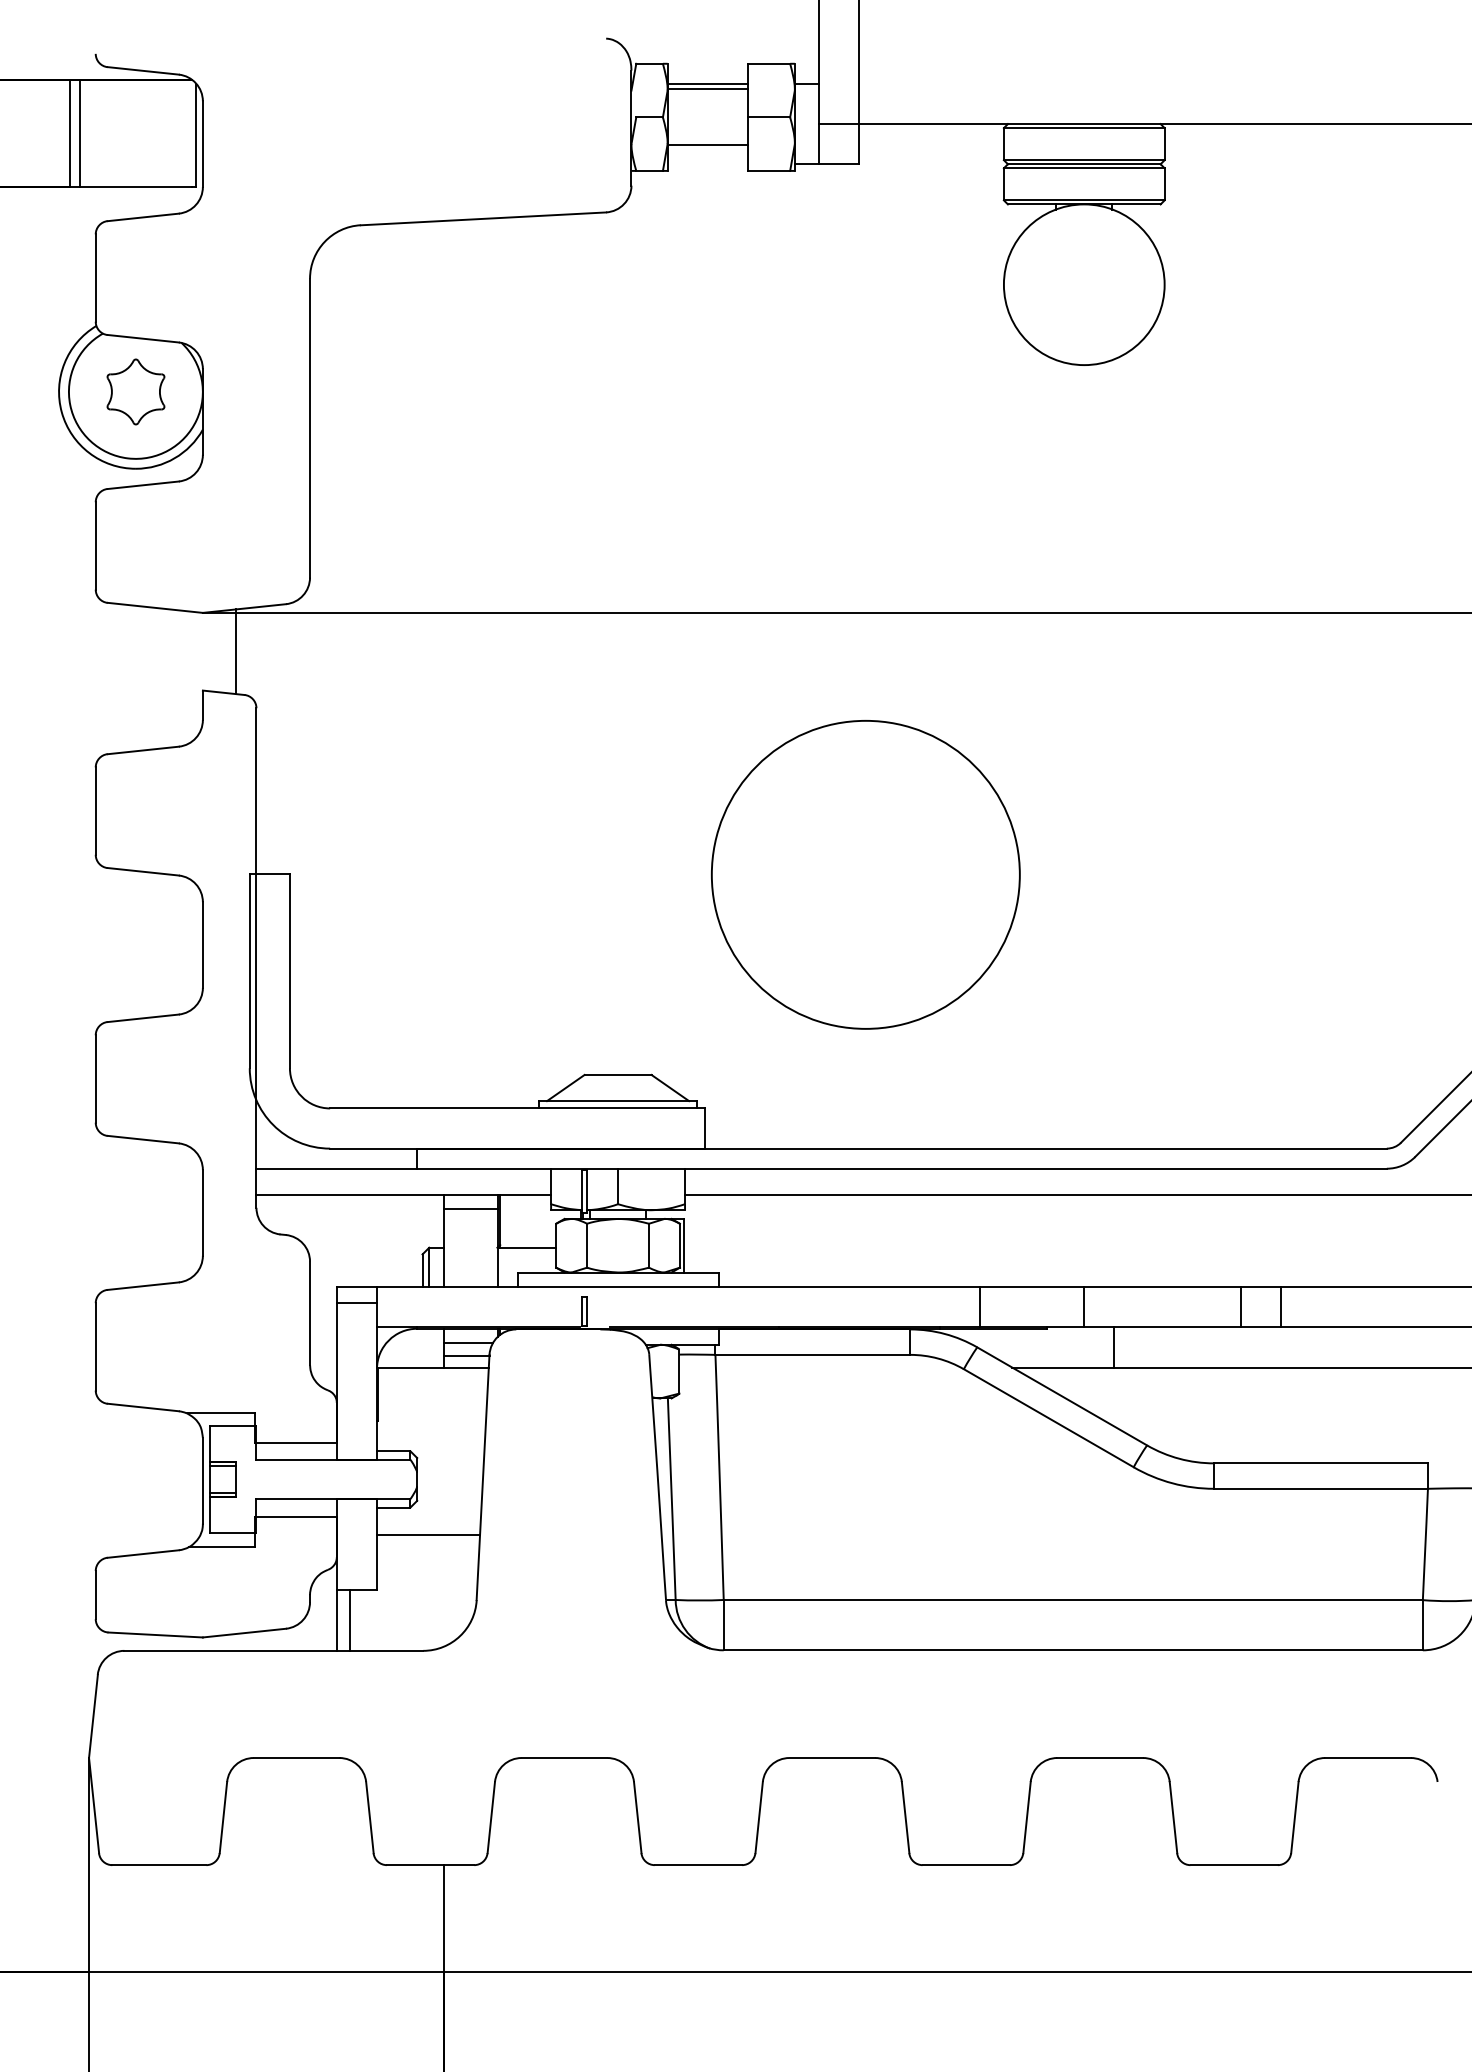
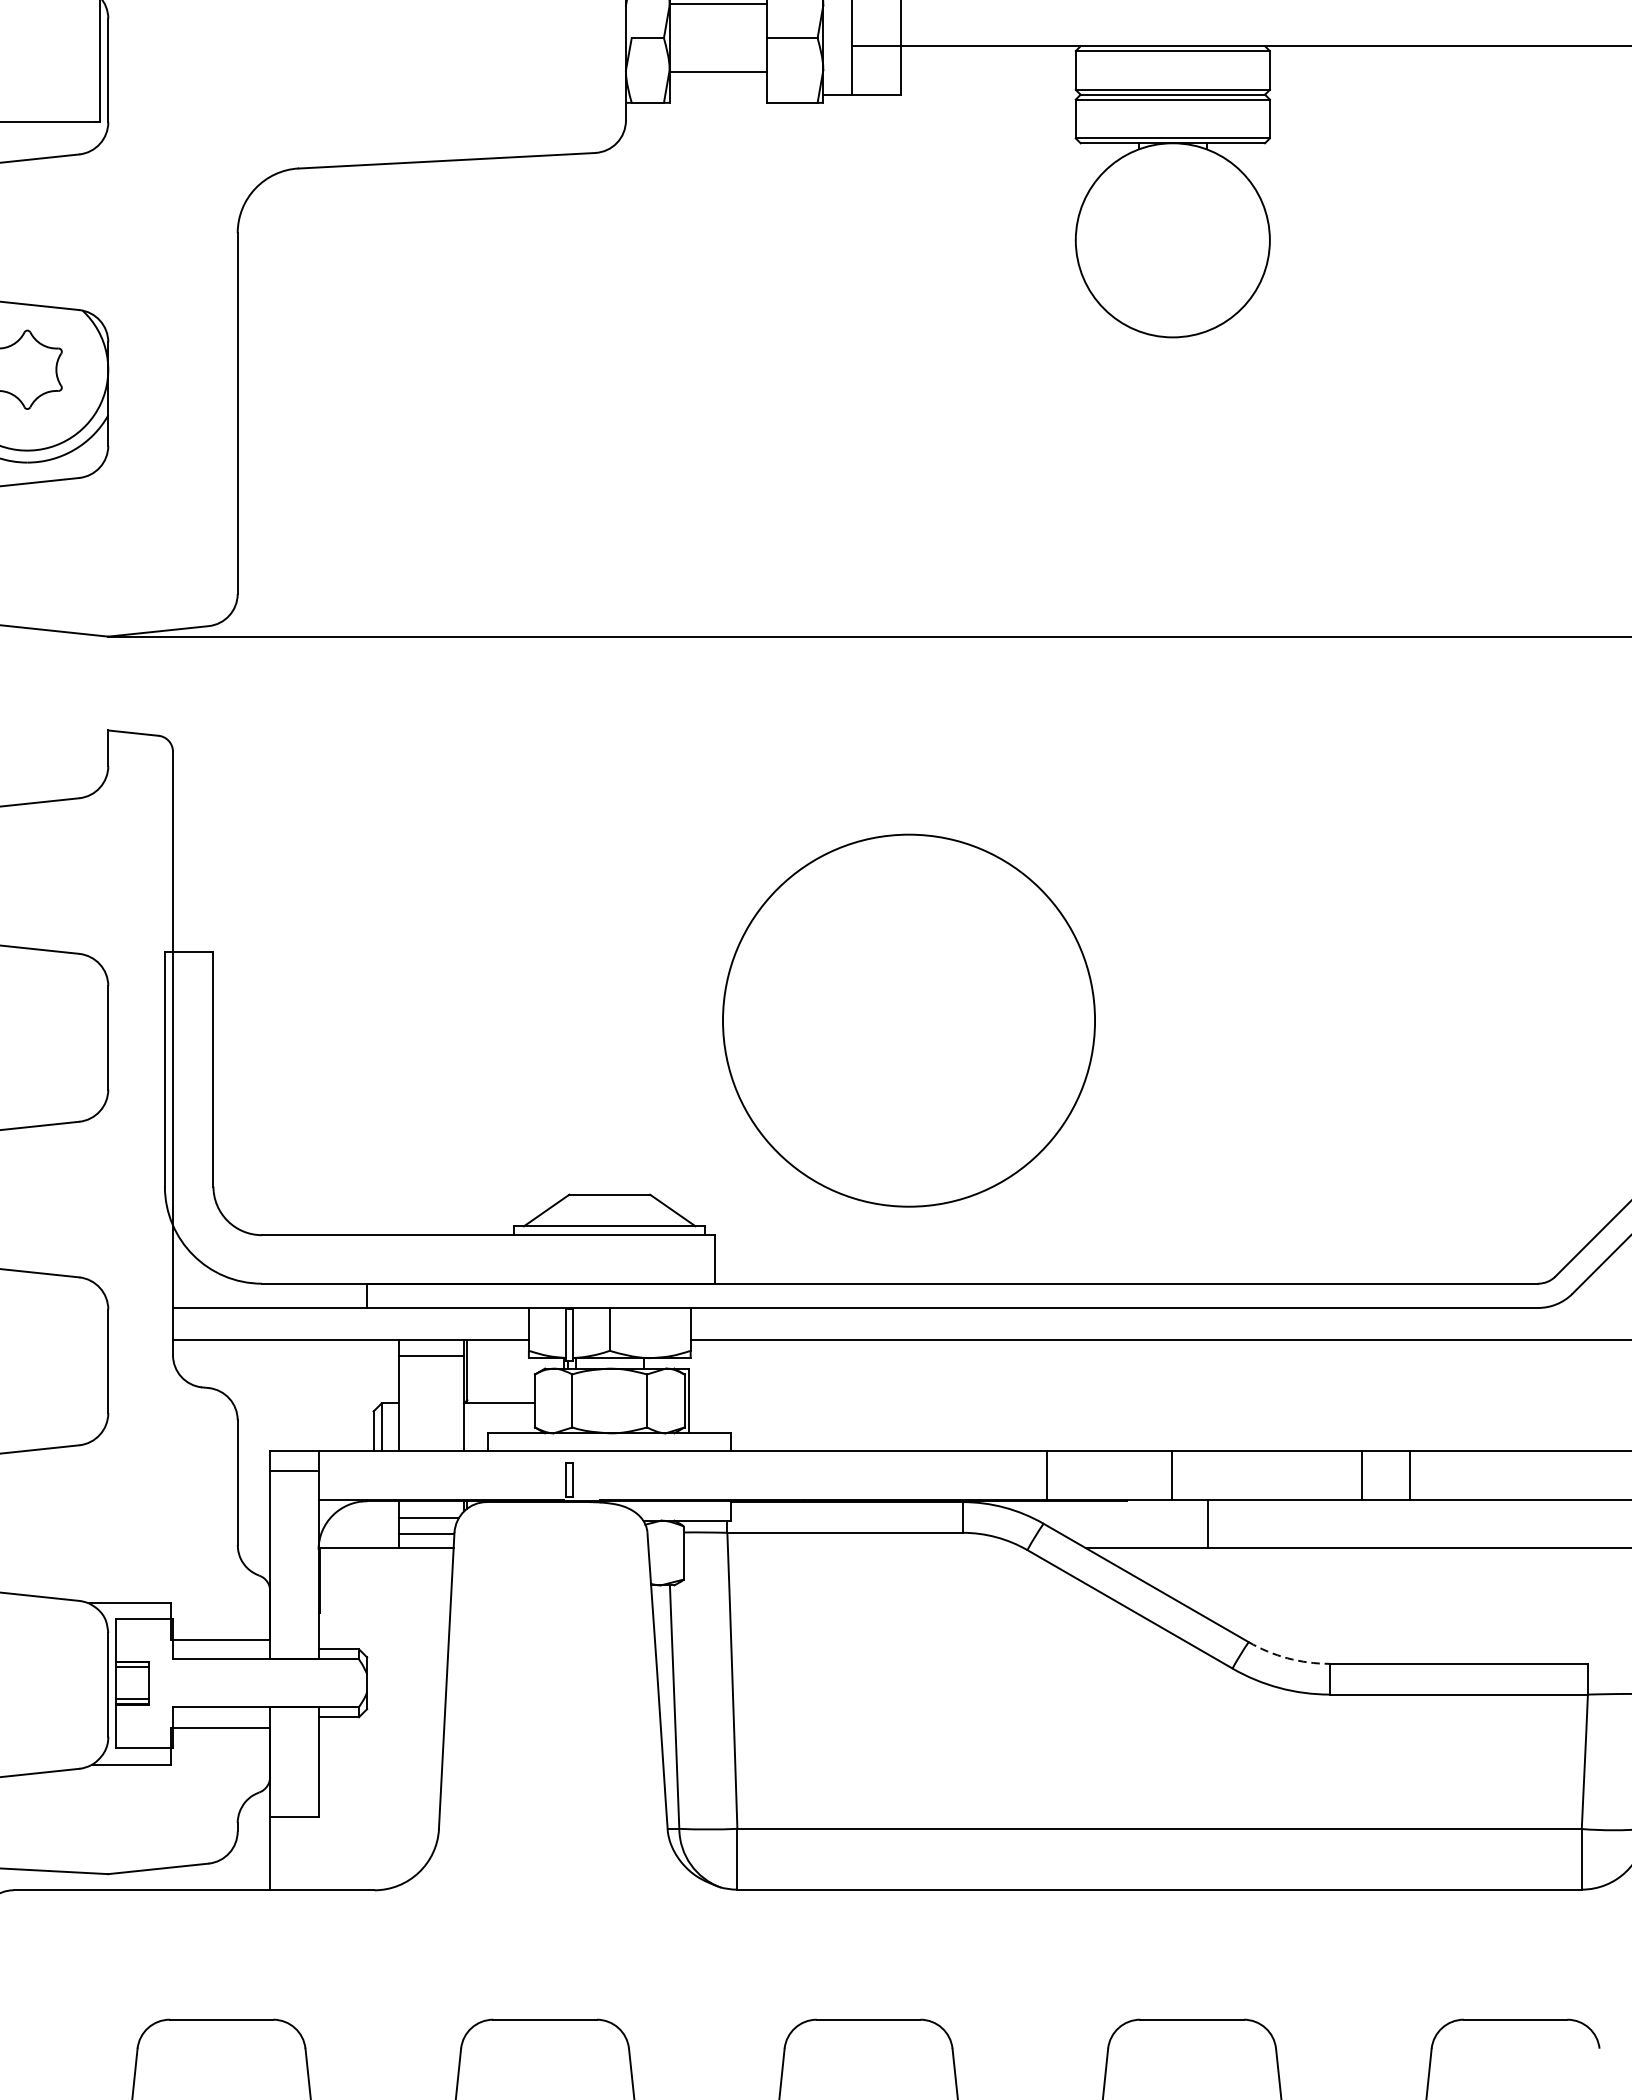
line: (236, 651) -> (148, 683), removed
circle: (865, 874) -> (908, 1020), moved
arc: (1179, 1458) -> (1287, 1657), solid -> dashed
line: (428, 1535) -> (380, 1750), removed
line: (350, 1619) -> (286, 1852), removed

